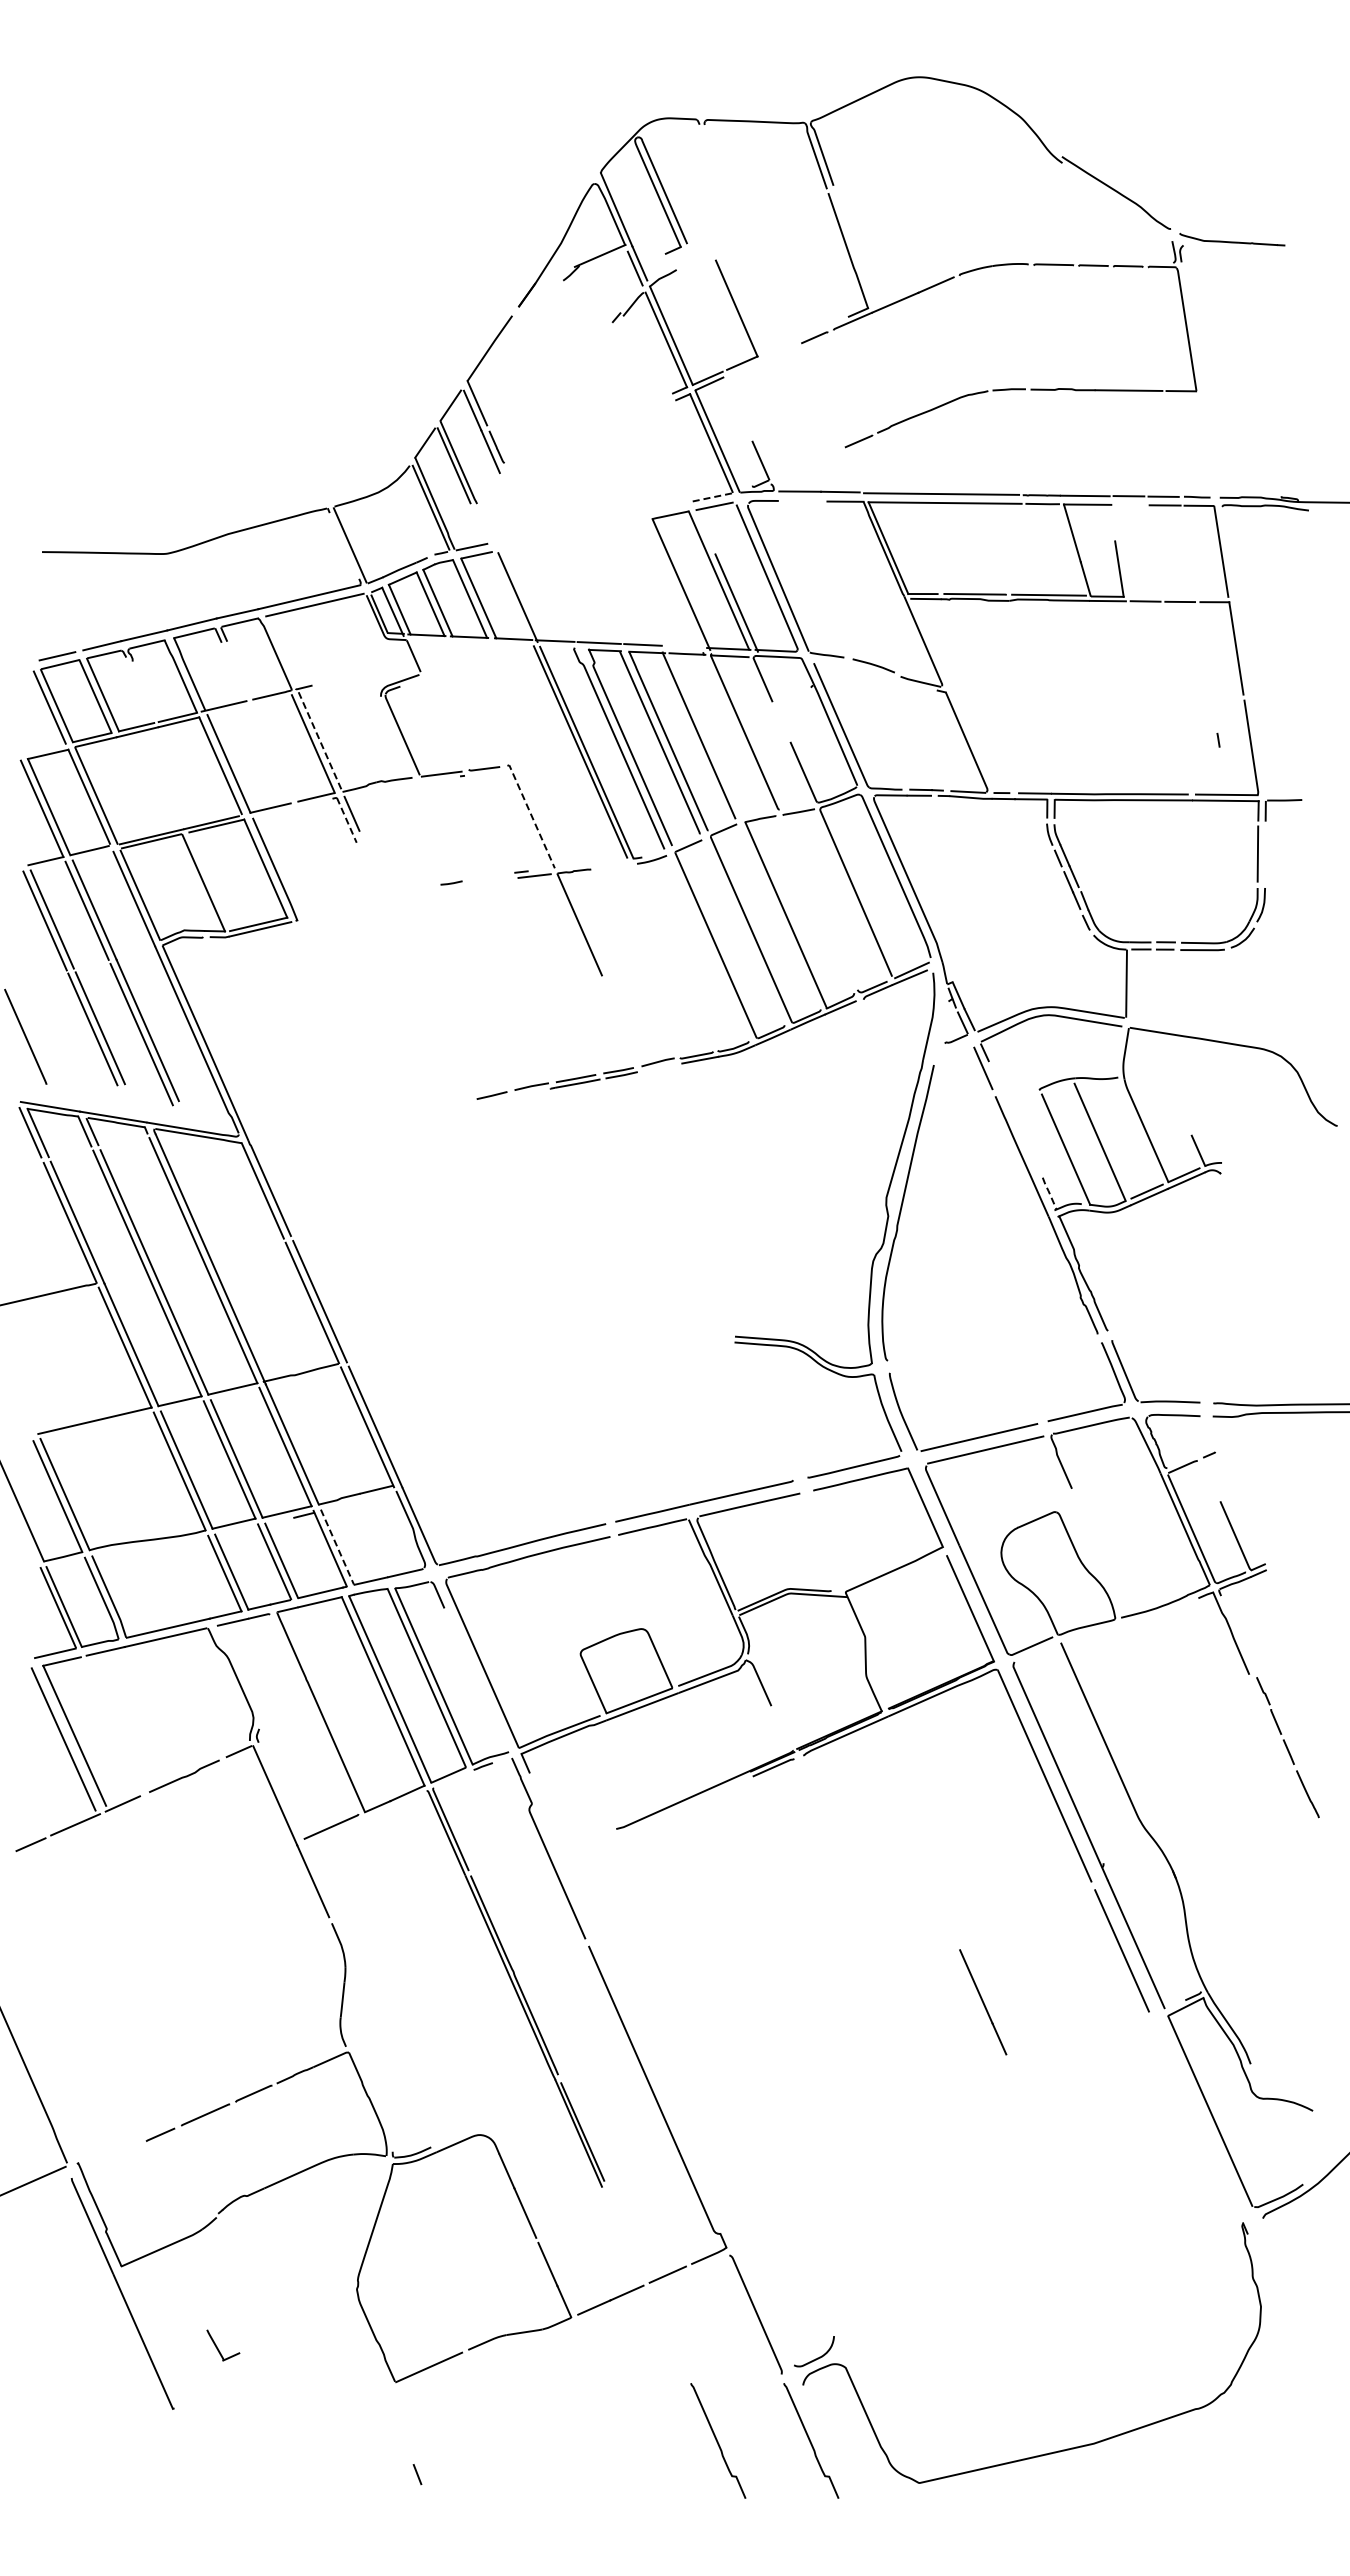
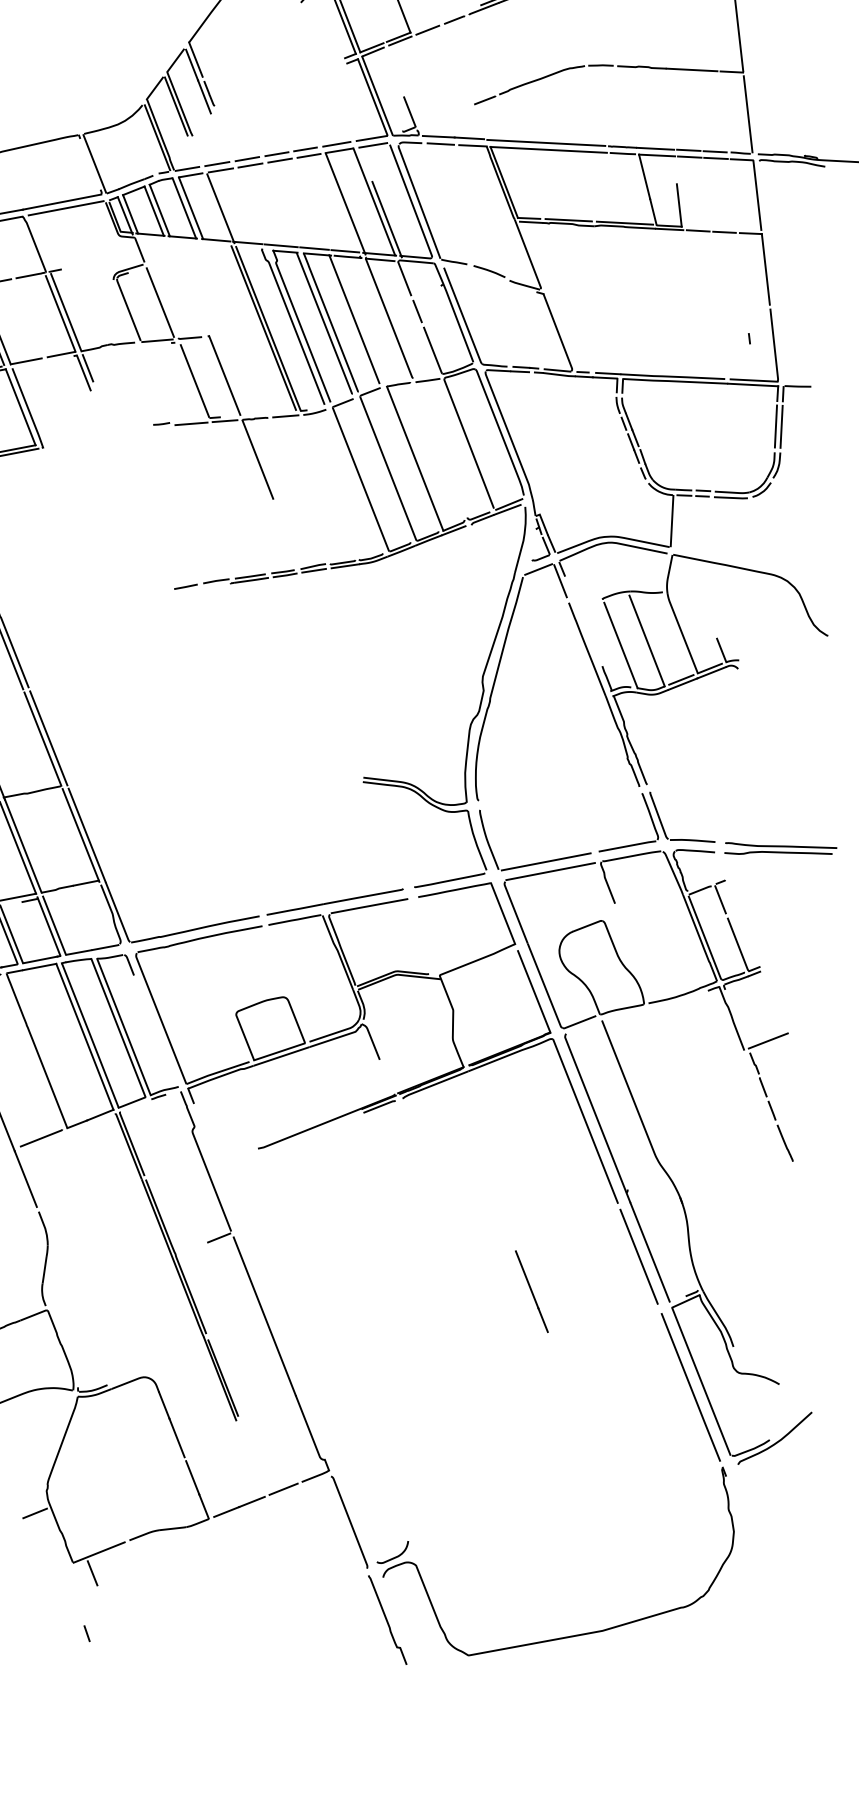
line: (779, 352) -> (427, 30), added
line: (744, 367) -> (400, 40), added
line: (1204, 445) -> (747, 114), added
line: (712, 497) -> (371, 138), dashed -> solid
line: (802, 500) -> (440, 143), added
line: (1130, 504) -> (689, 156), added
line: (666, 506) -> (336, 144), added
line: (625, 515) -> (305, 149), added
line: (588, 522) -> (276, 153), added
line: (630, 523) -> (308, 155), added
line: (549, 530) -> (246, 158), added
line: (592, 531) -> (279, 160), added
line: (510, 538) -> (216, 163), added
line: (554, 539) -> (250, 165), added
line: (515, 547) -> (220, 170), added
line: (683, 646) -> (345, 251), added
line: (781, 721) -> (417, 311), added
line: (443, 723) -> (160, 302), added
line: (320, 742) -> (66, 312), dashed -> solid
line: (531, 815) -> (224, 374), dashed -> solid
line: (346, 820) -> (83, 373), dashed -> solid
line: (492, 824) -> (194, 380), added
line: (1265, 853) -> (781, 426), added
line: (613, 866) -> (285, 416), added
line: (490, 880) -> (191, 423), added
line: (953, 1053) -> (538, 568), added
line: (659, 1067) -> (314, 570), added
line: (1049, 1192) -> (607, 677), dashed -> solid
line: (1209, 1477) -> (720, 899), added
line: (337, 1547) -> (54, 925), dashed -> solid
line: (1280, 1660) -> (768, 1040), added
line: (569, 1948) -> (218, 1238), added
line: (1196, 2119) -> (690, 1387), added
line: (342, 2319) -> (34, 1513), added
line: (421, 2394) -> (92, 1572), added
curve: (717, 2440) -> (316, 1616), removed

